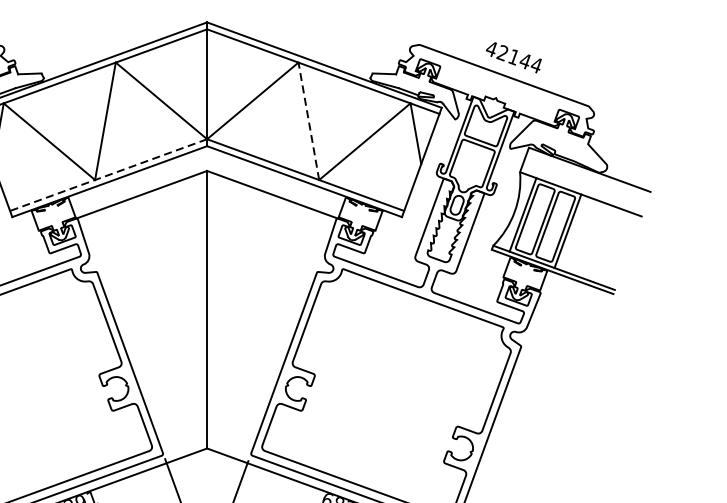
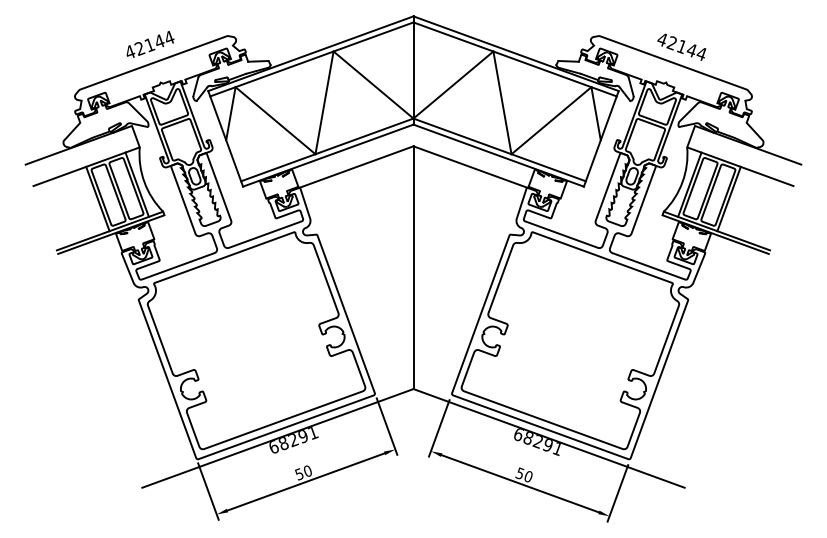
line: (308, 120) -> (502, 102), dashed -> solid
line: (108, 174) -> (327, 149), dashed -> solid

